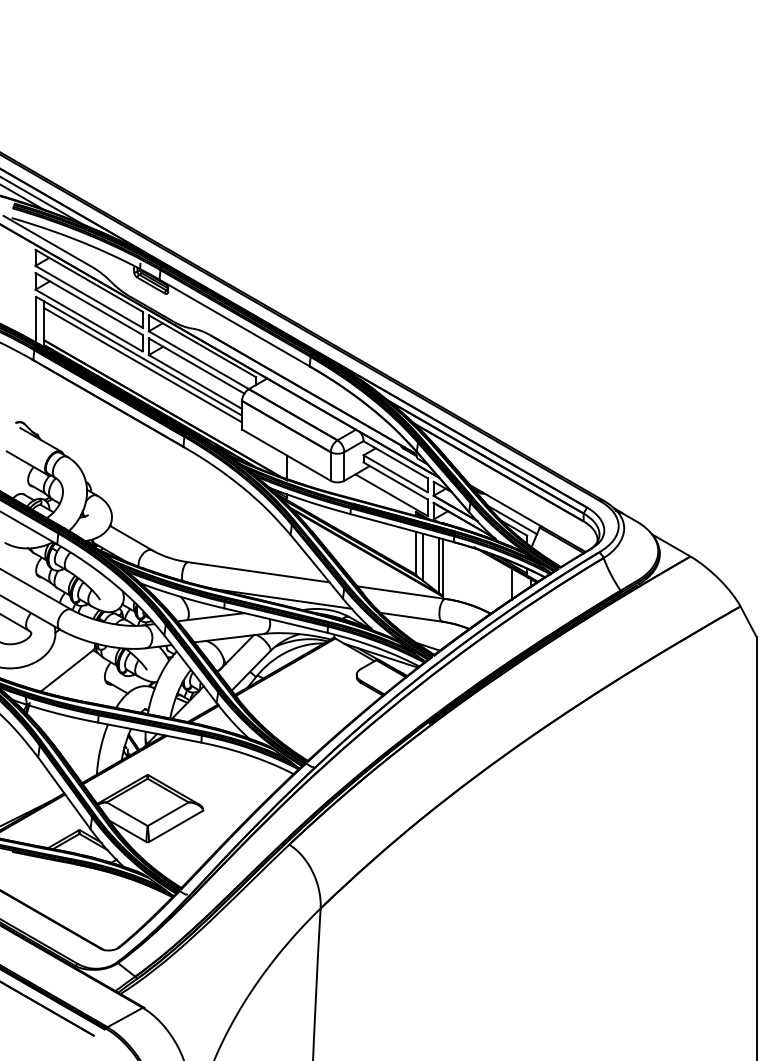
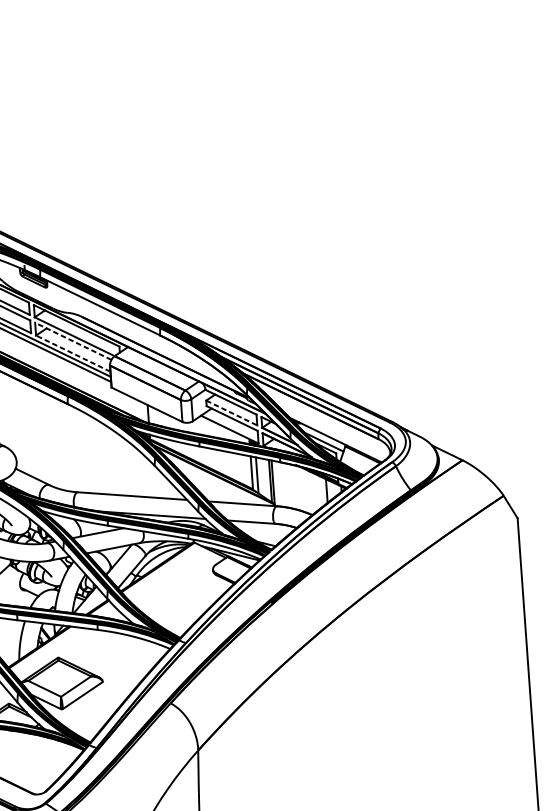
line: (196, 365) -> (73, 340), solid -> dashed
line: (195, 381) -> (73, 353), solid -> dashed
line: (395, 473) -> (231, 412), solid -> dashed

